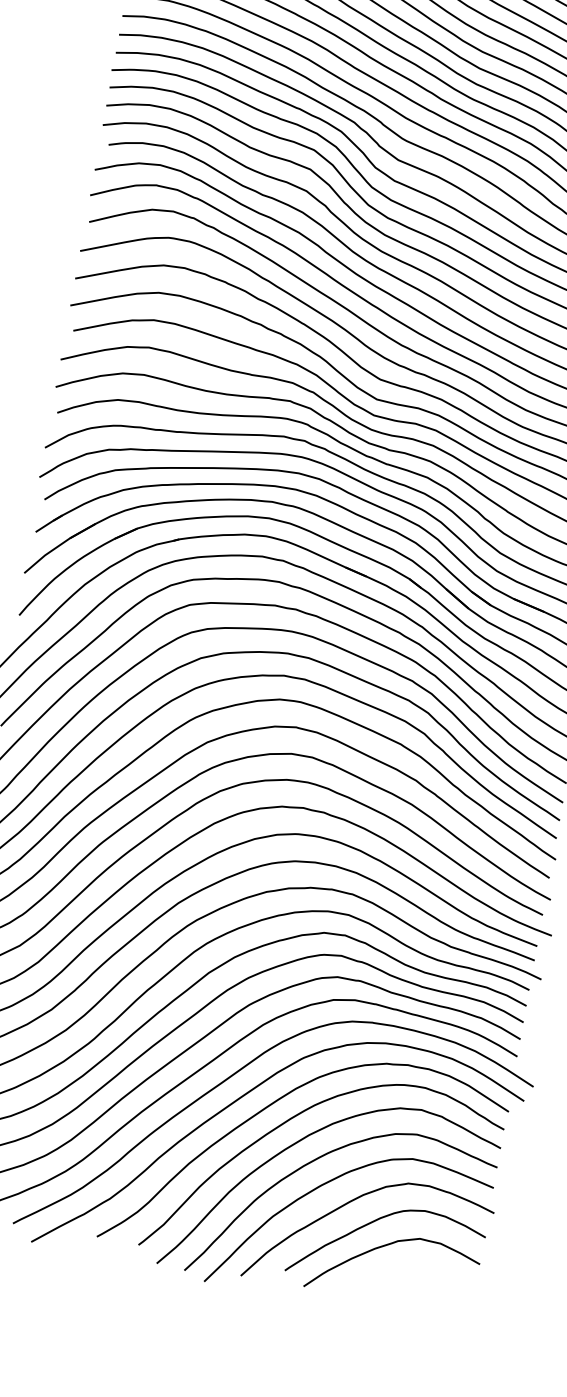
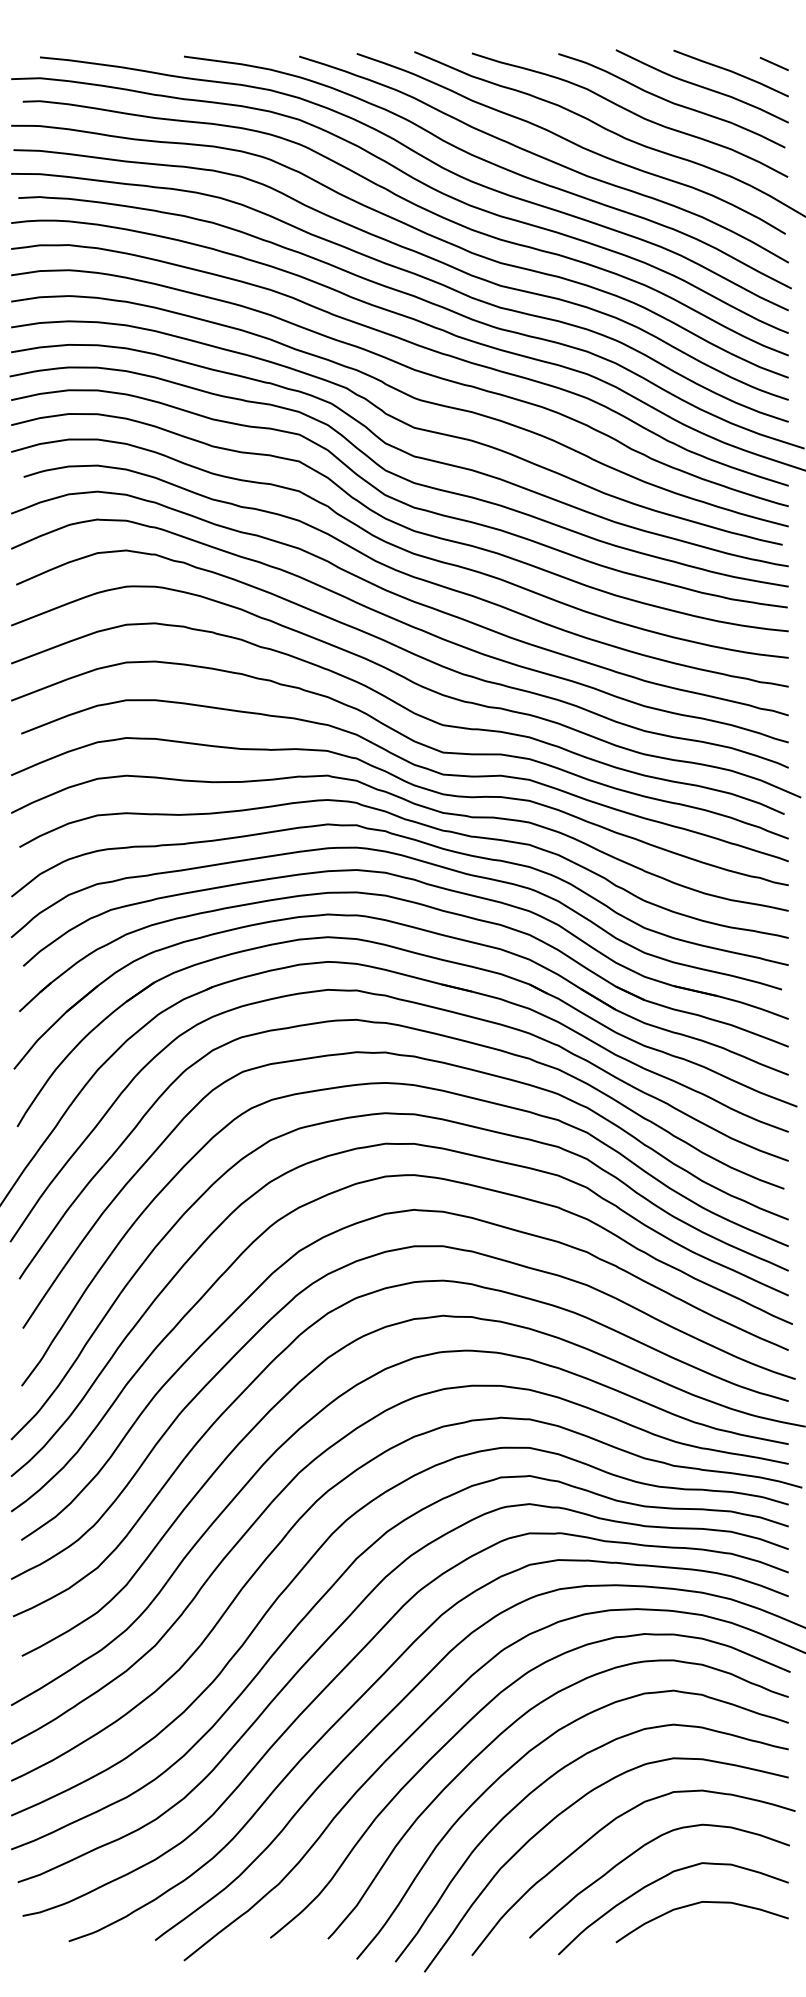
curve: (411, 1268) -> (697, 1904), added

